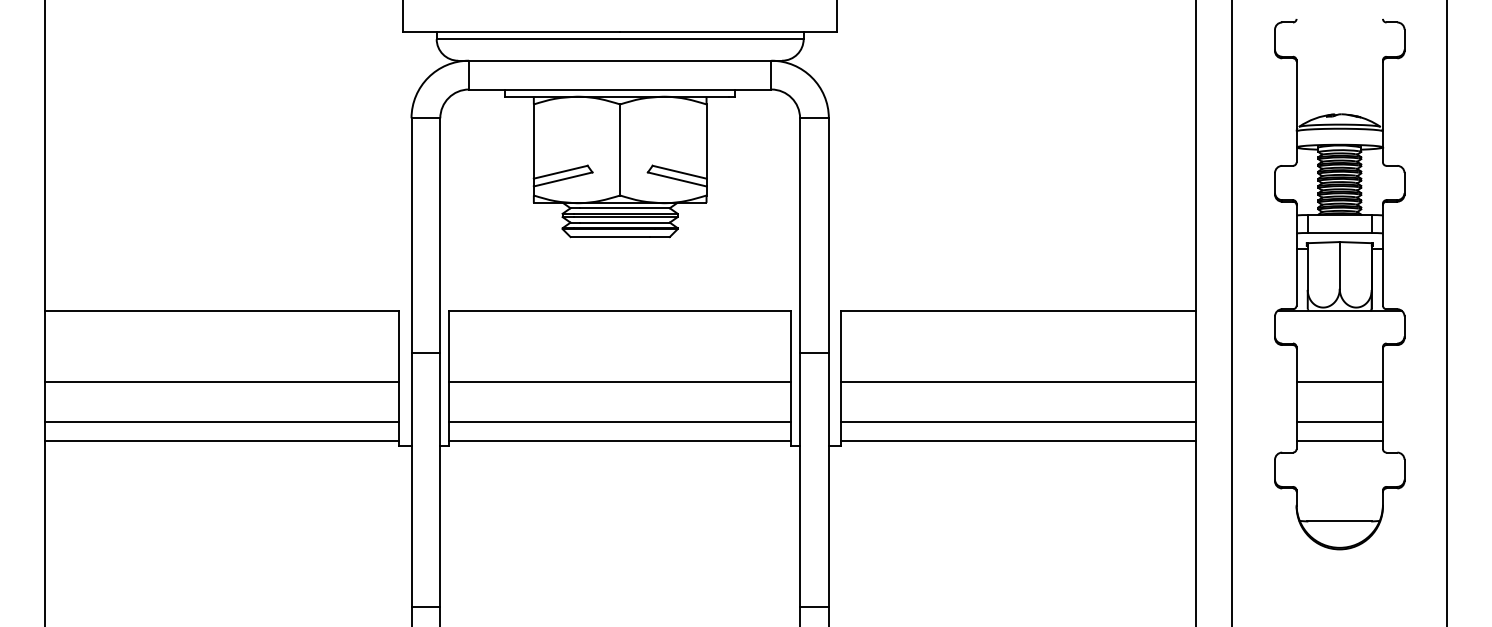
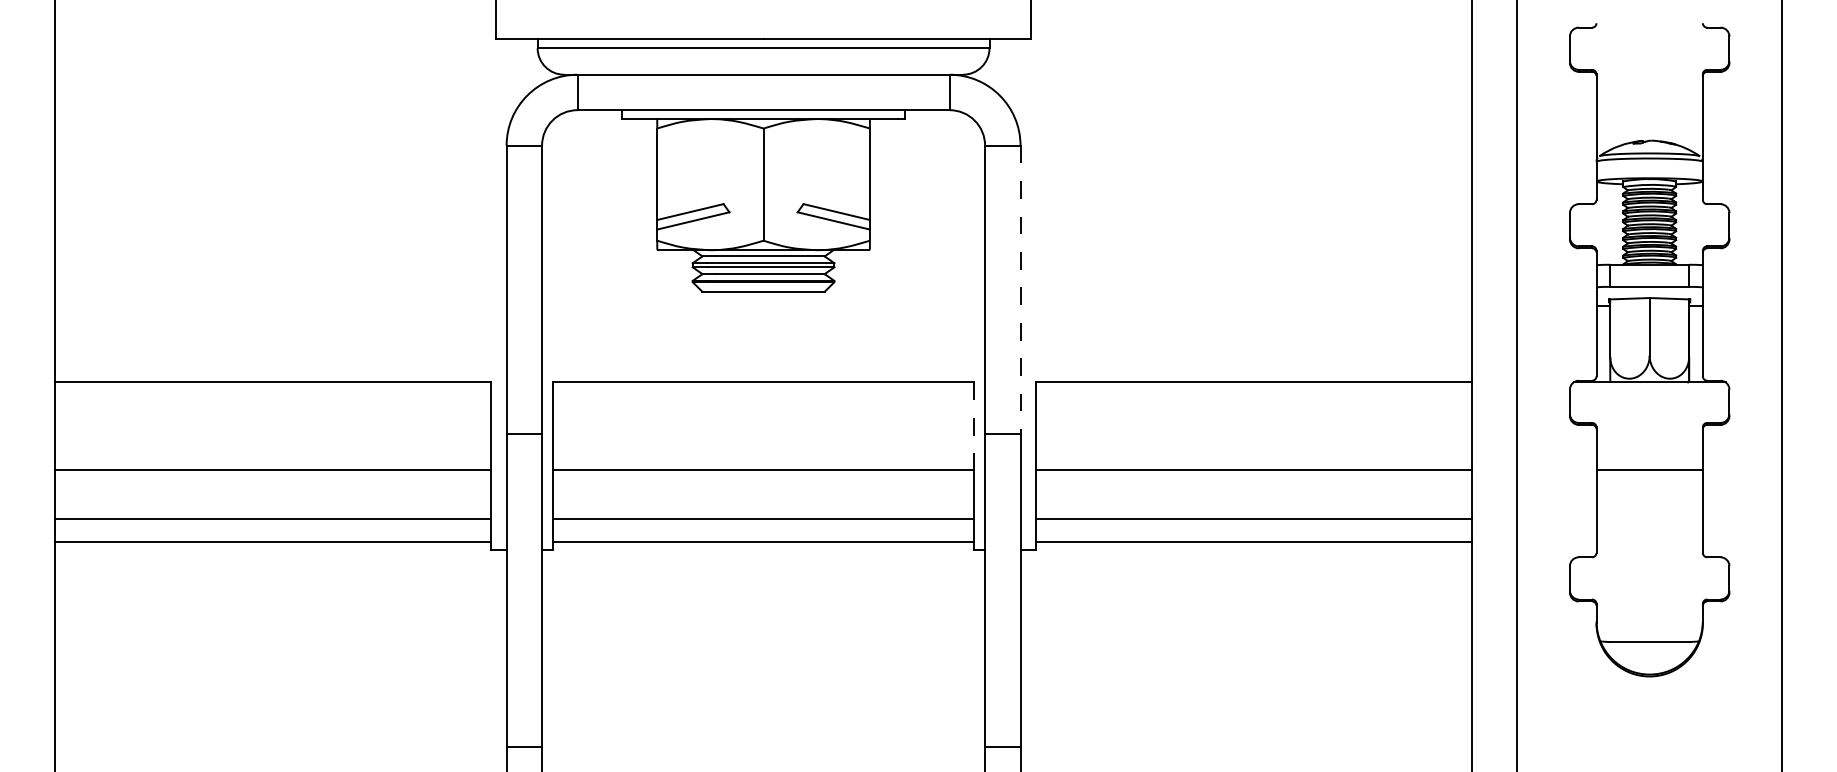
line: (828, 236) -> (1020, 291), solid -> dashed
line: (791, 346) -> (974, 426), solid -> dashed
line: (1339, 421) -> (1649, 518), removed
line: (1339, 440) -> (1649, 542), removed

